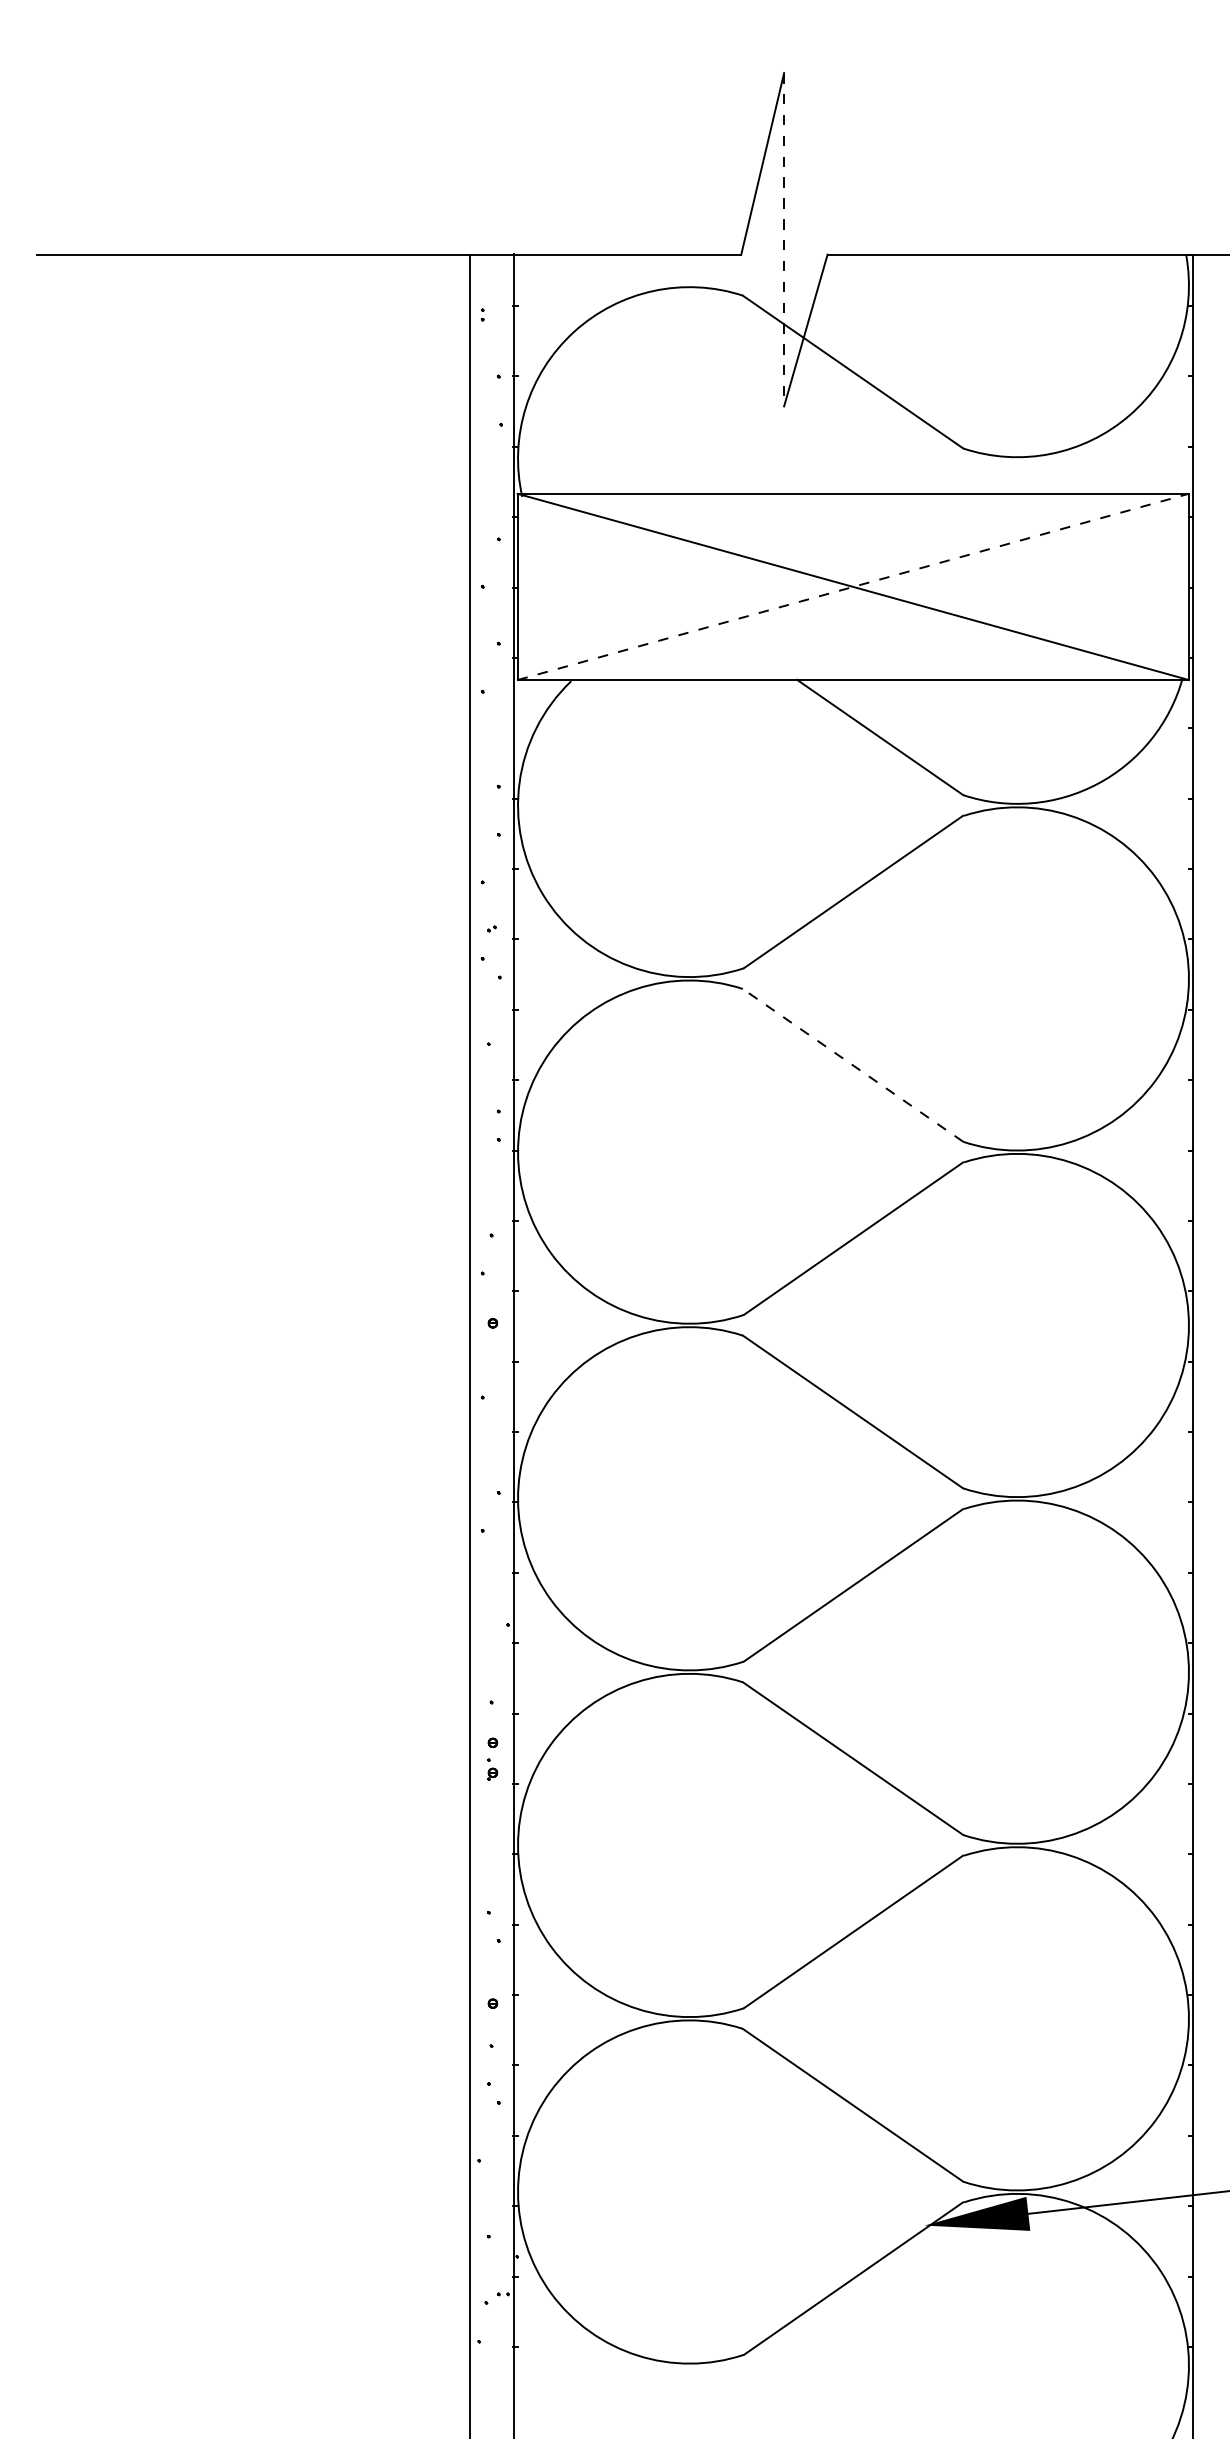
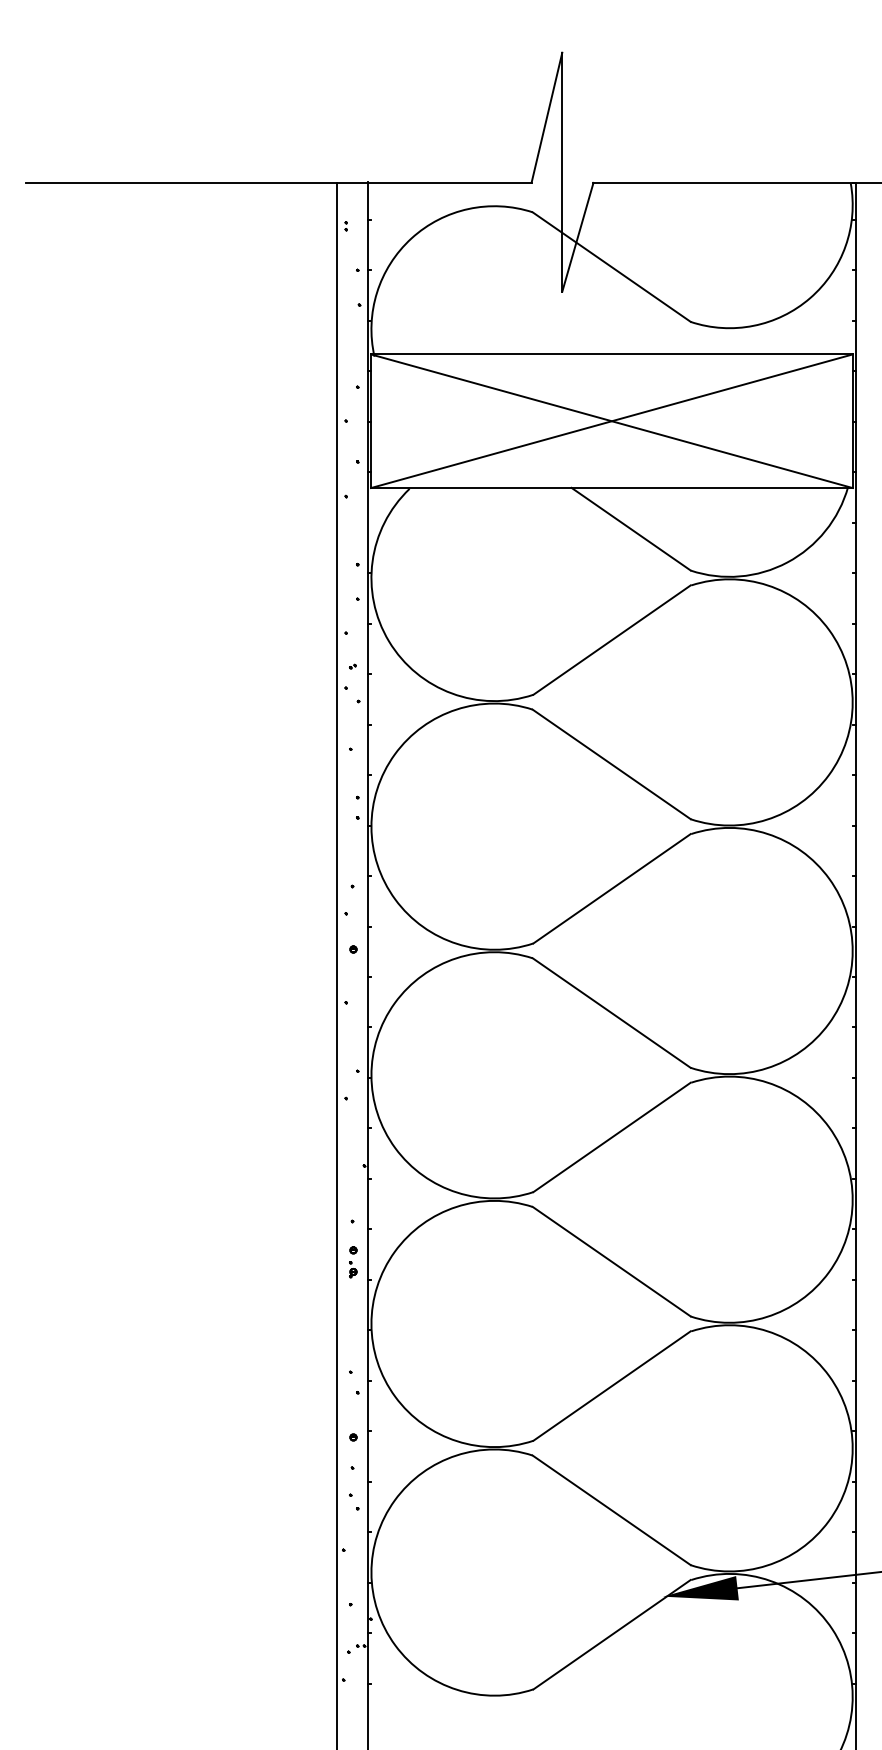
line: (784, 239) -> (562, 172), dashed -> solid
line: (853, 586) -> (612, 420), dashed -> solid
line: (853, 1065) -> (612, 764), dashed -> solid

